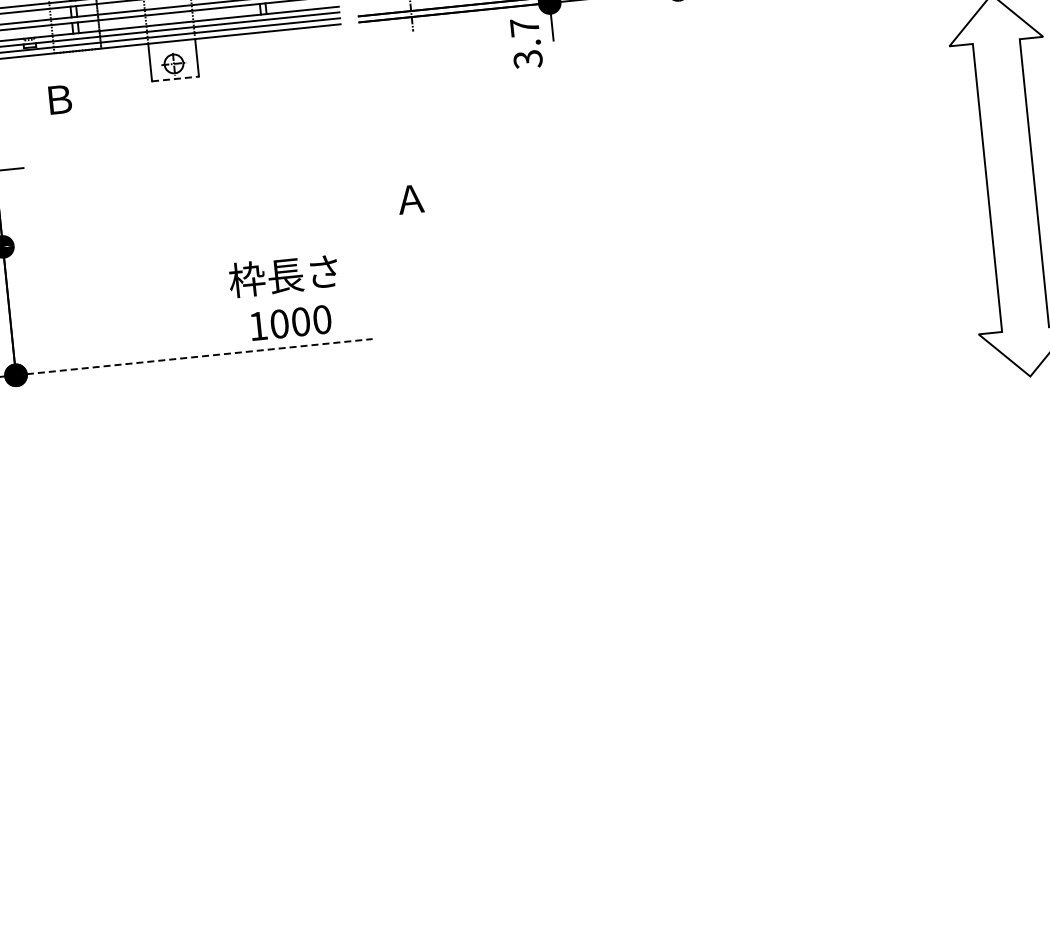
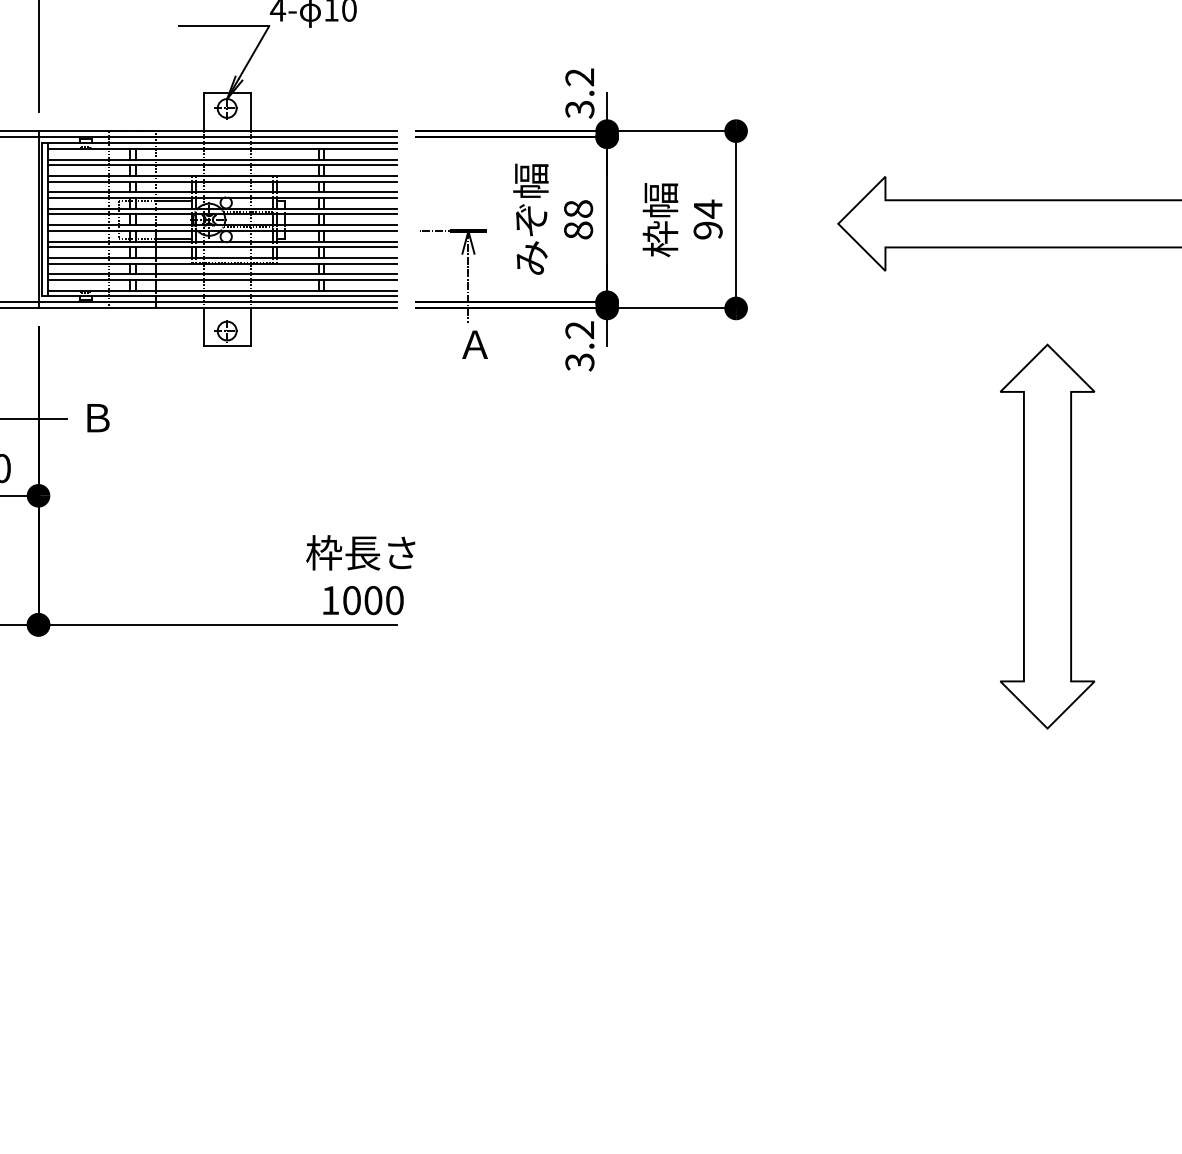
text: (524, 27) -> (579, 330), 3.7 -> 3.2
line: (175, 79) -> (227, 346), dashed -> solid
text: (60, 100) -> (98, 418), moved
text: (410, 199) -> (474, 344), moved
text: (285, 298) -> (360, 575), moved
line: (195, 356) -> (218, 624), dashed -> solid

